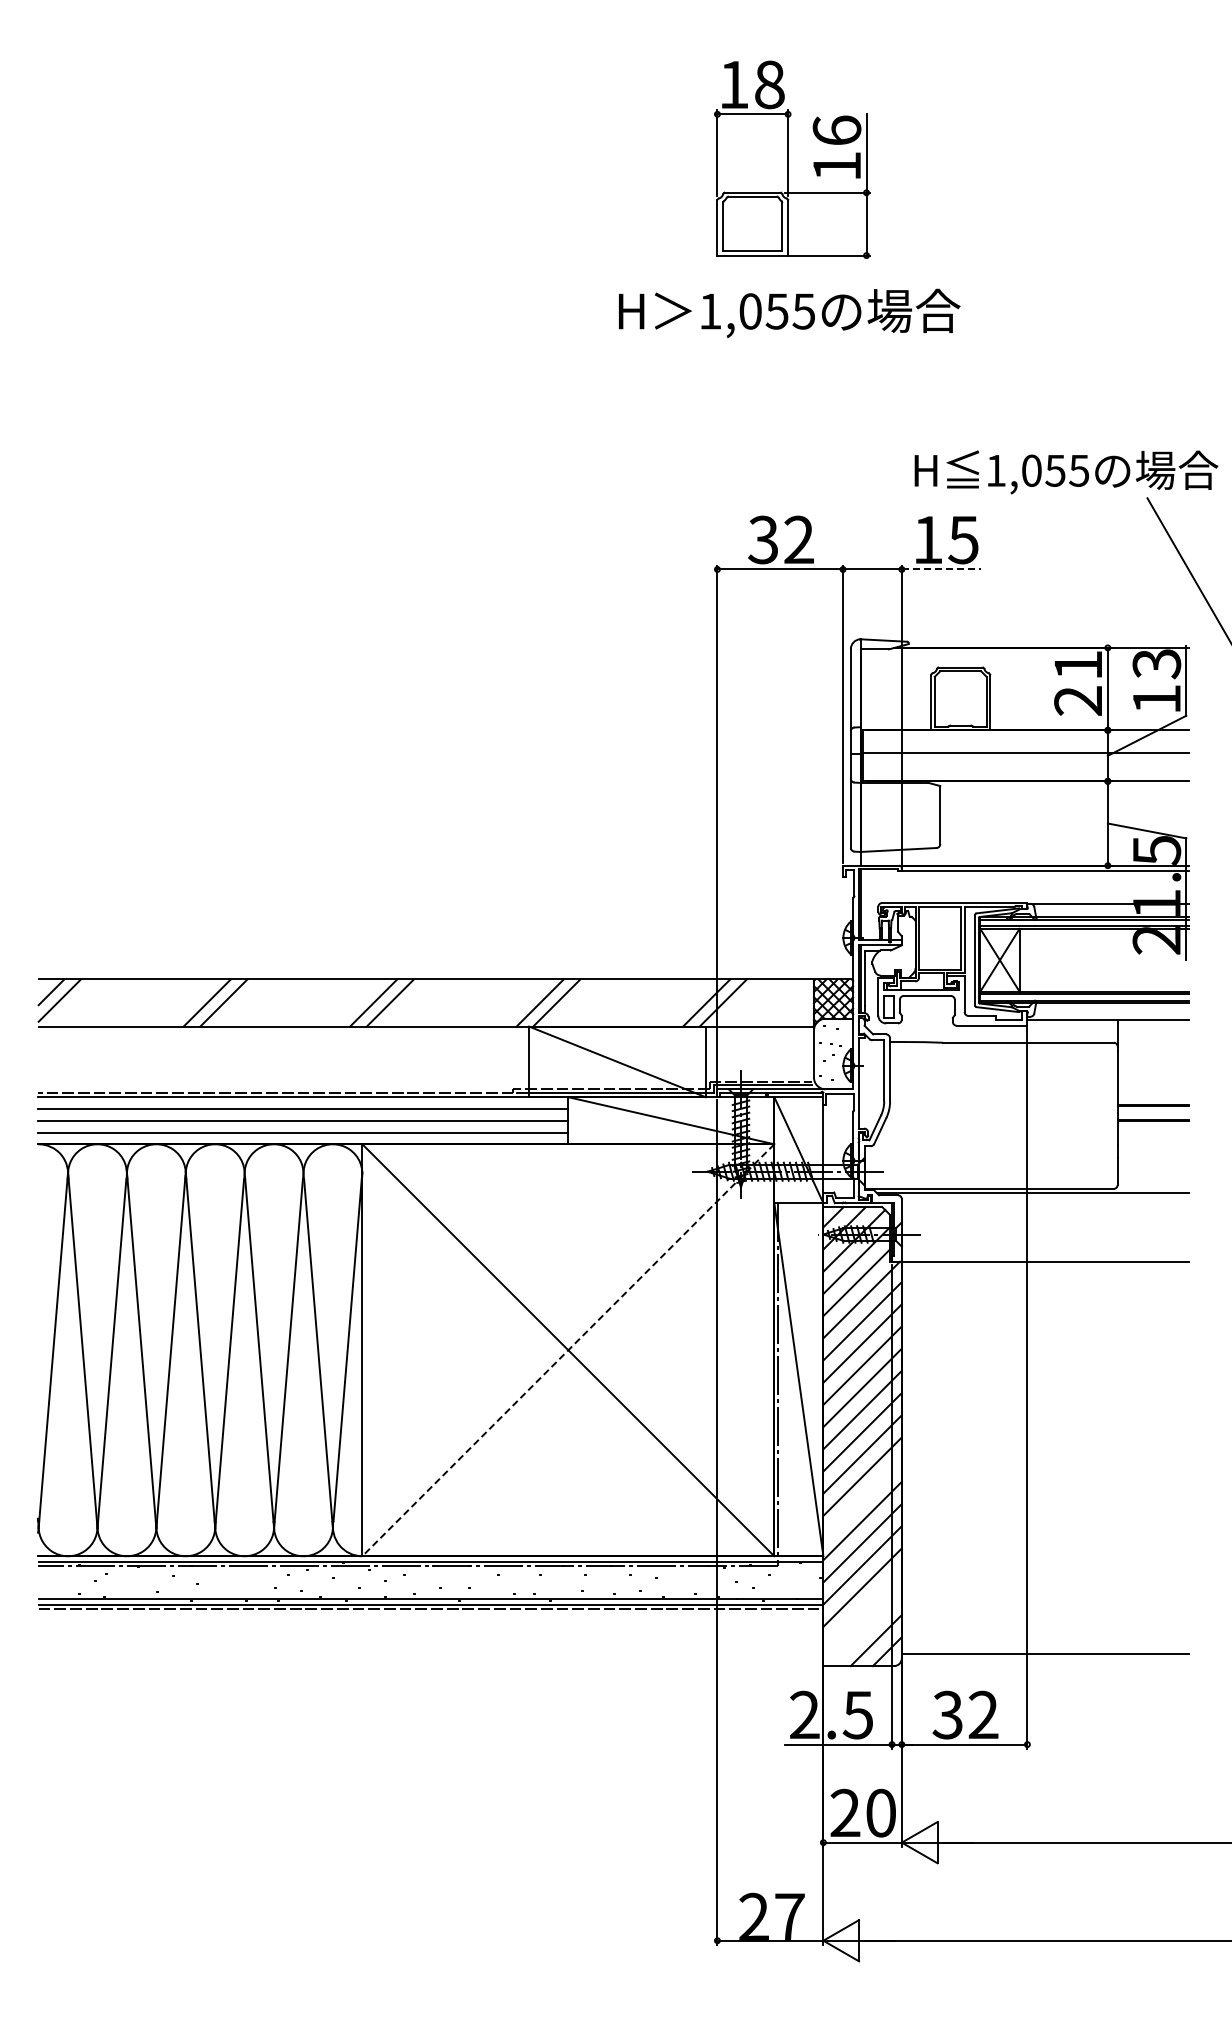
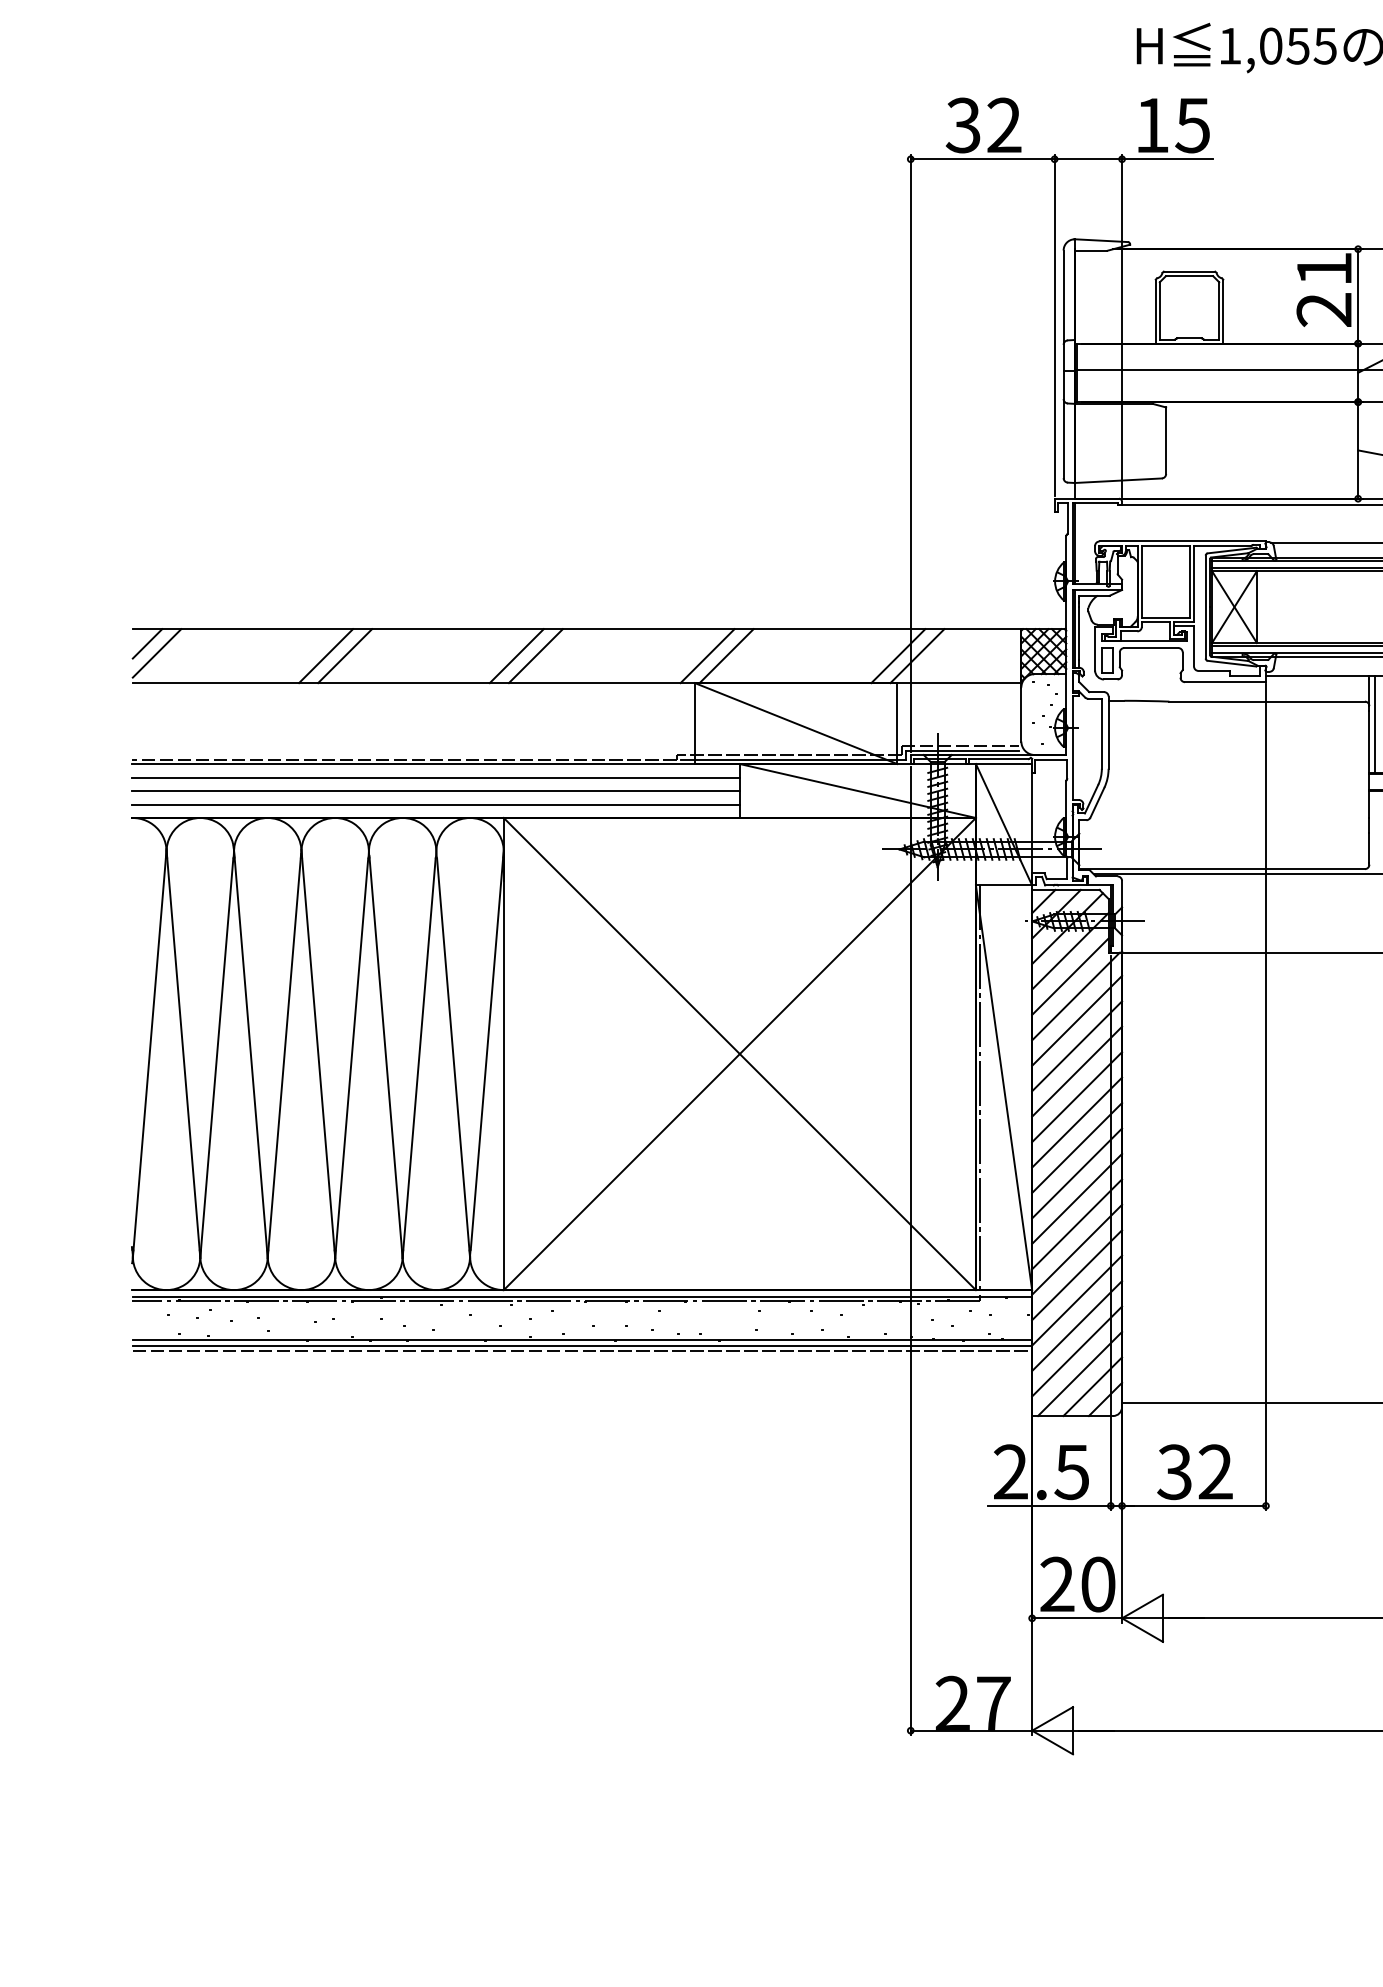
line: (941, 569) -> (1167, 159), dashed -> solid
line: (1122, 1062) -> (1374, 724), added
line: (568, 1350) -> (740, 1054), dashed -> solid
line: (862, 1498) -> (1076, 1223), added
line: (862, 1609) -> (1076, 1351), added
line: (864, 1629) -> (1079, 1374), added

